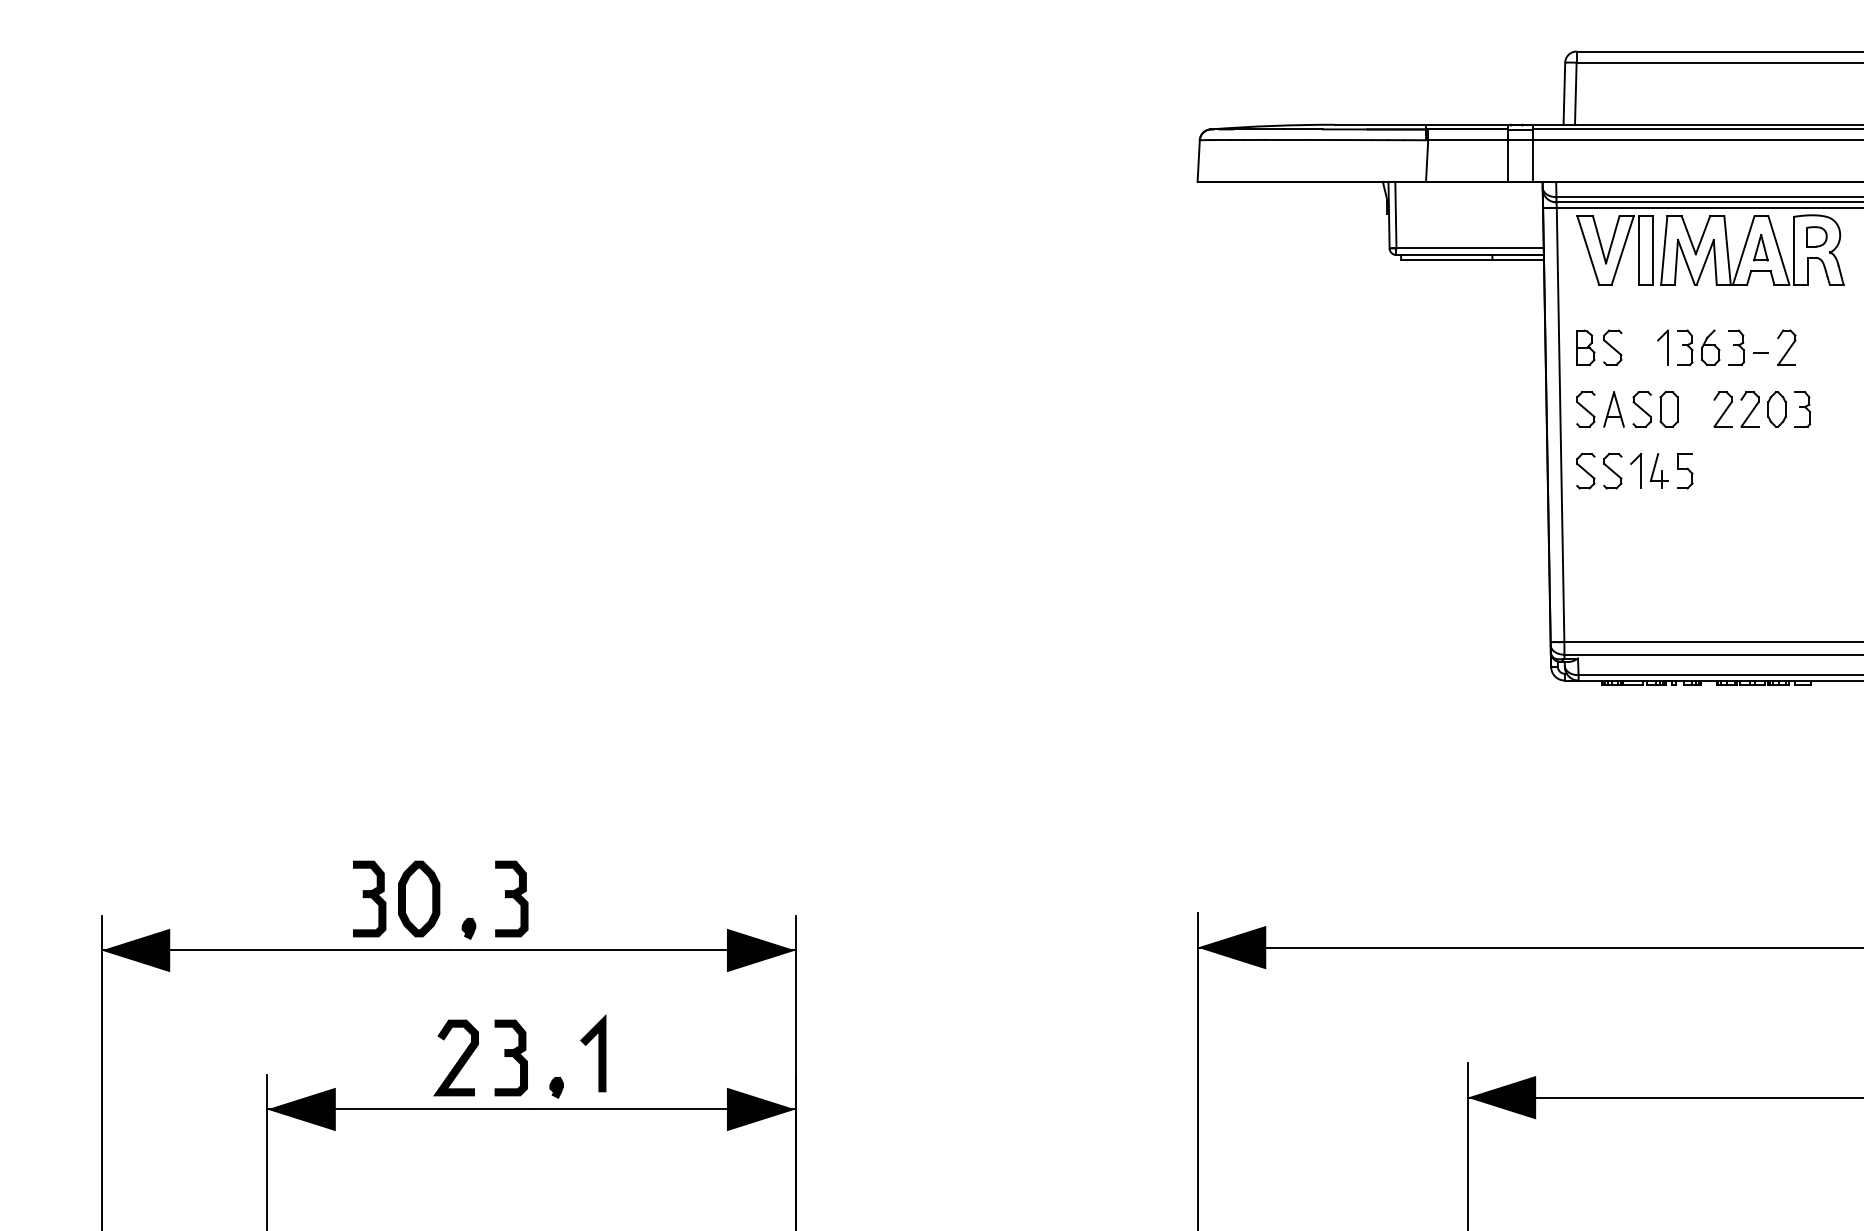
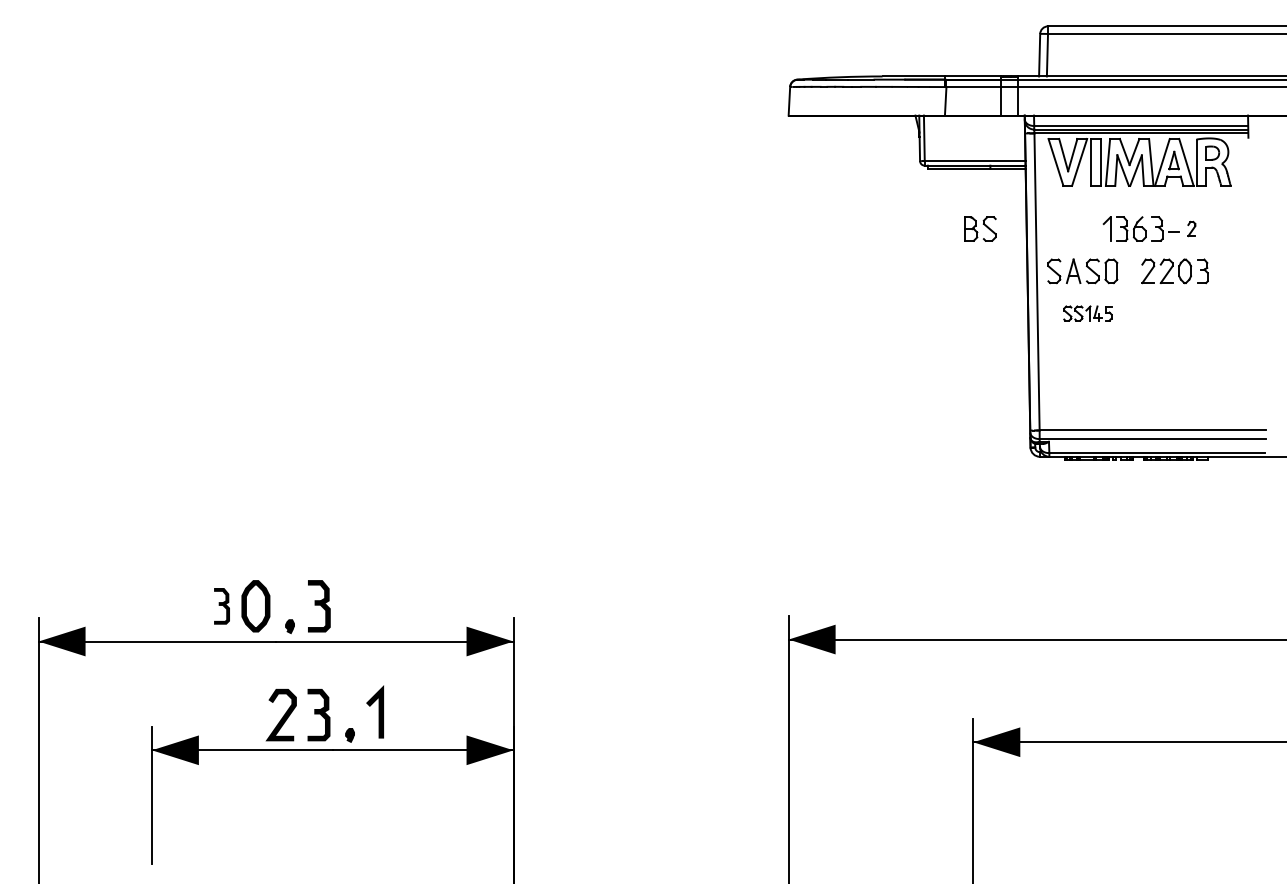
part: (1599, 346) -> (980, 228), moved
part: (1786, 346) -> (1191, 228), size x0.6
part: (1634, 471) -> (1087, 313), size x0.6
part: (368, 899) -> (221, 606), size x0.7

